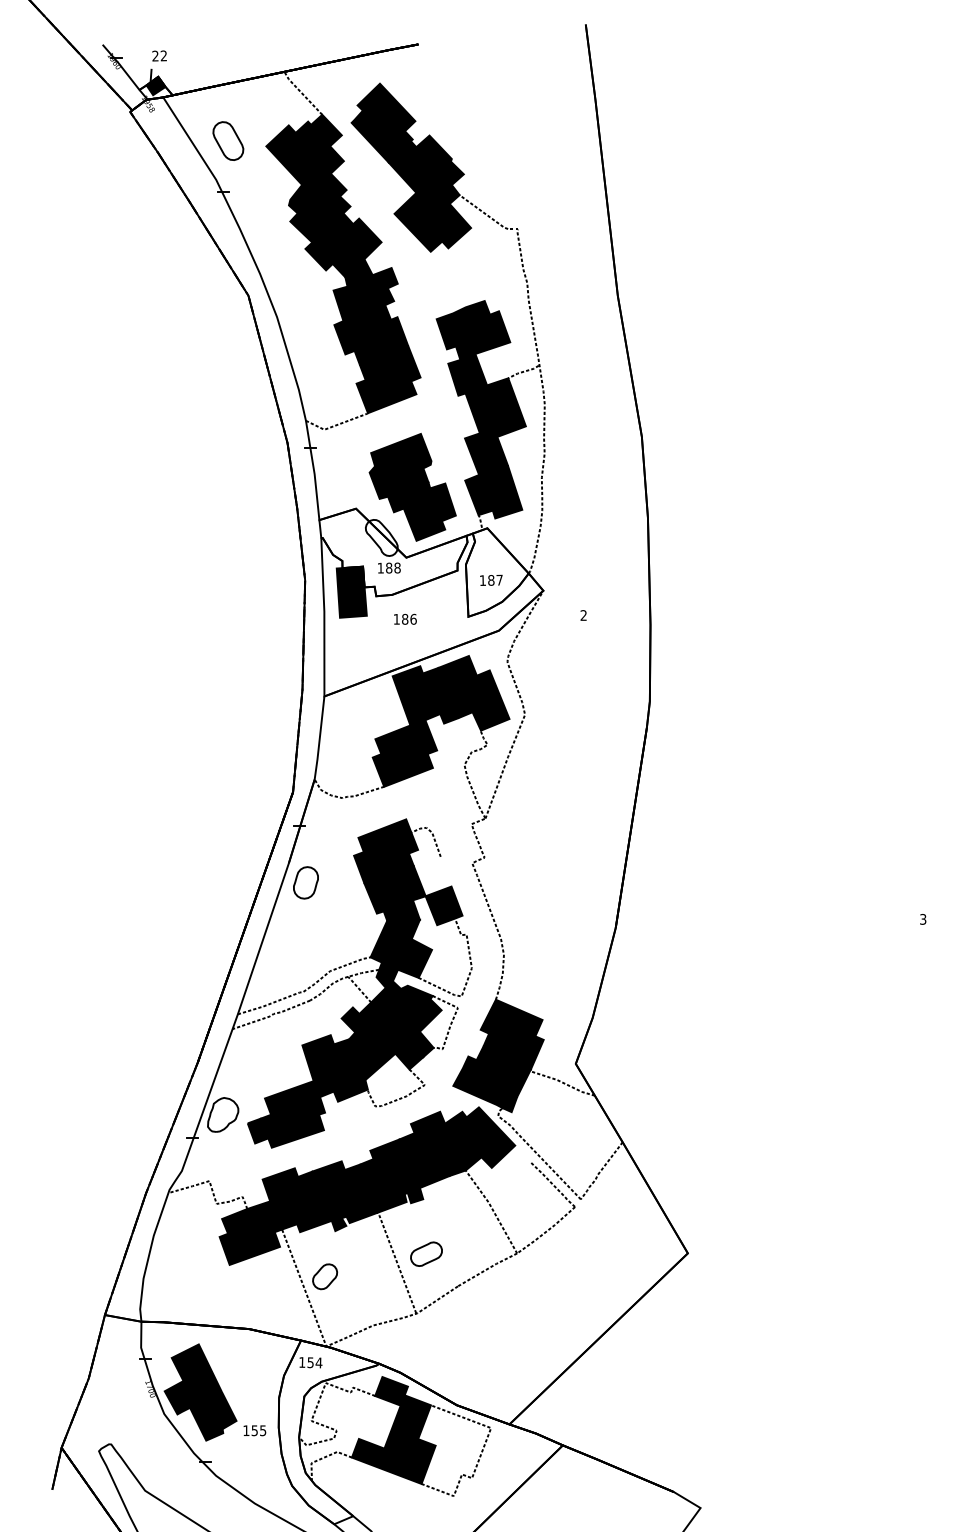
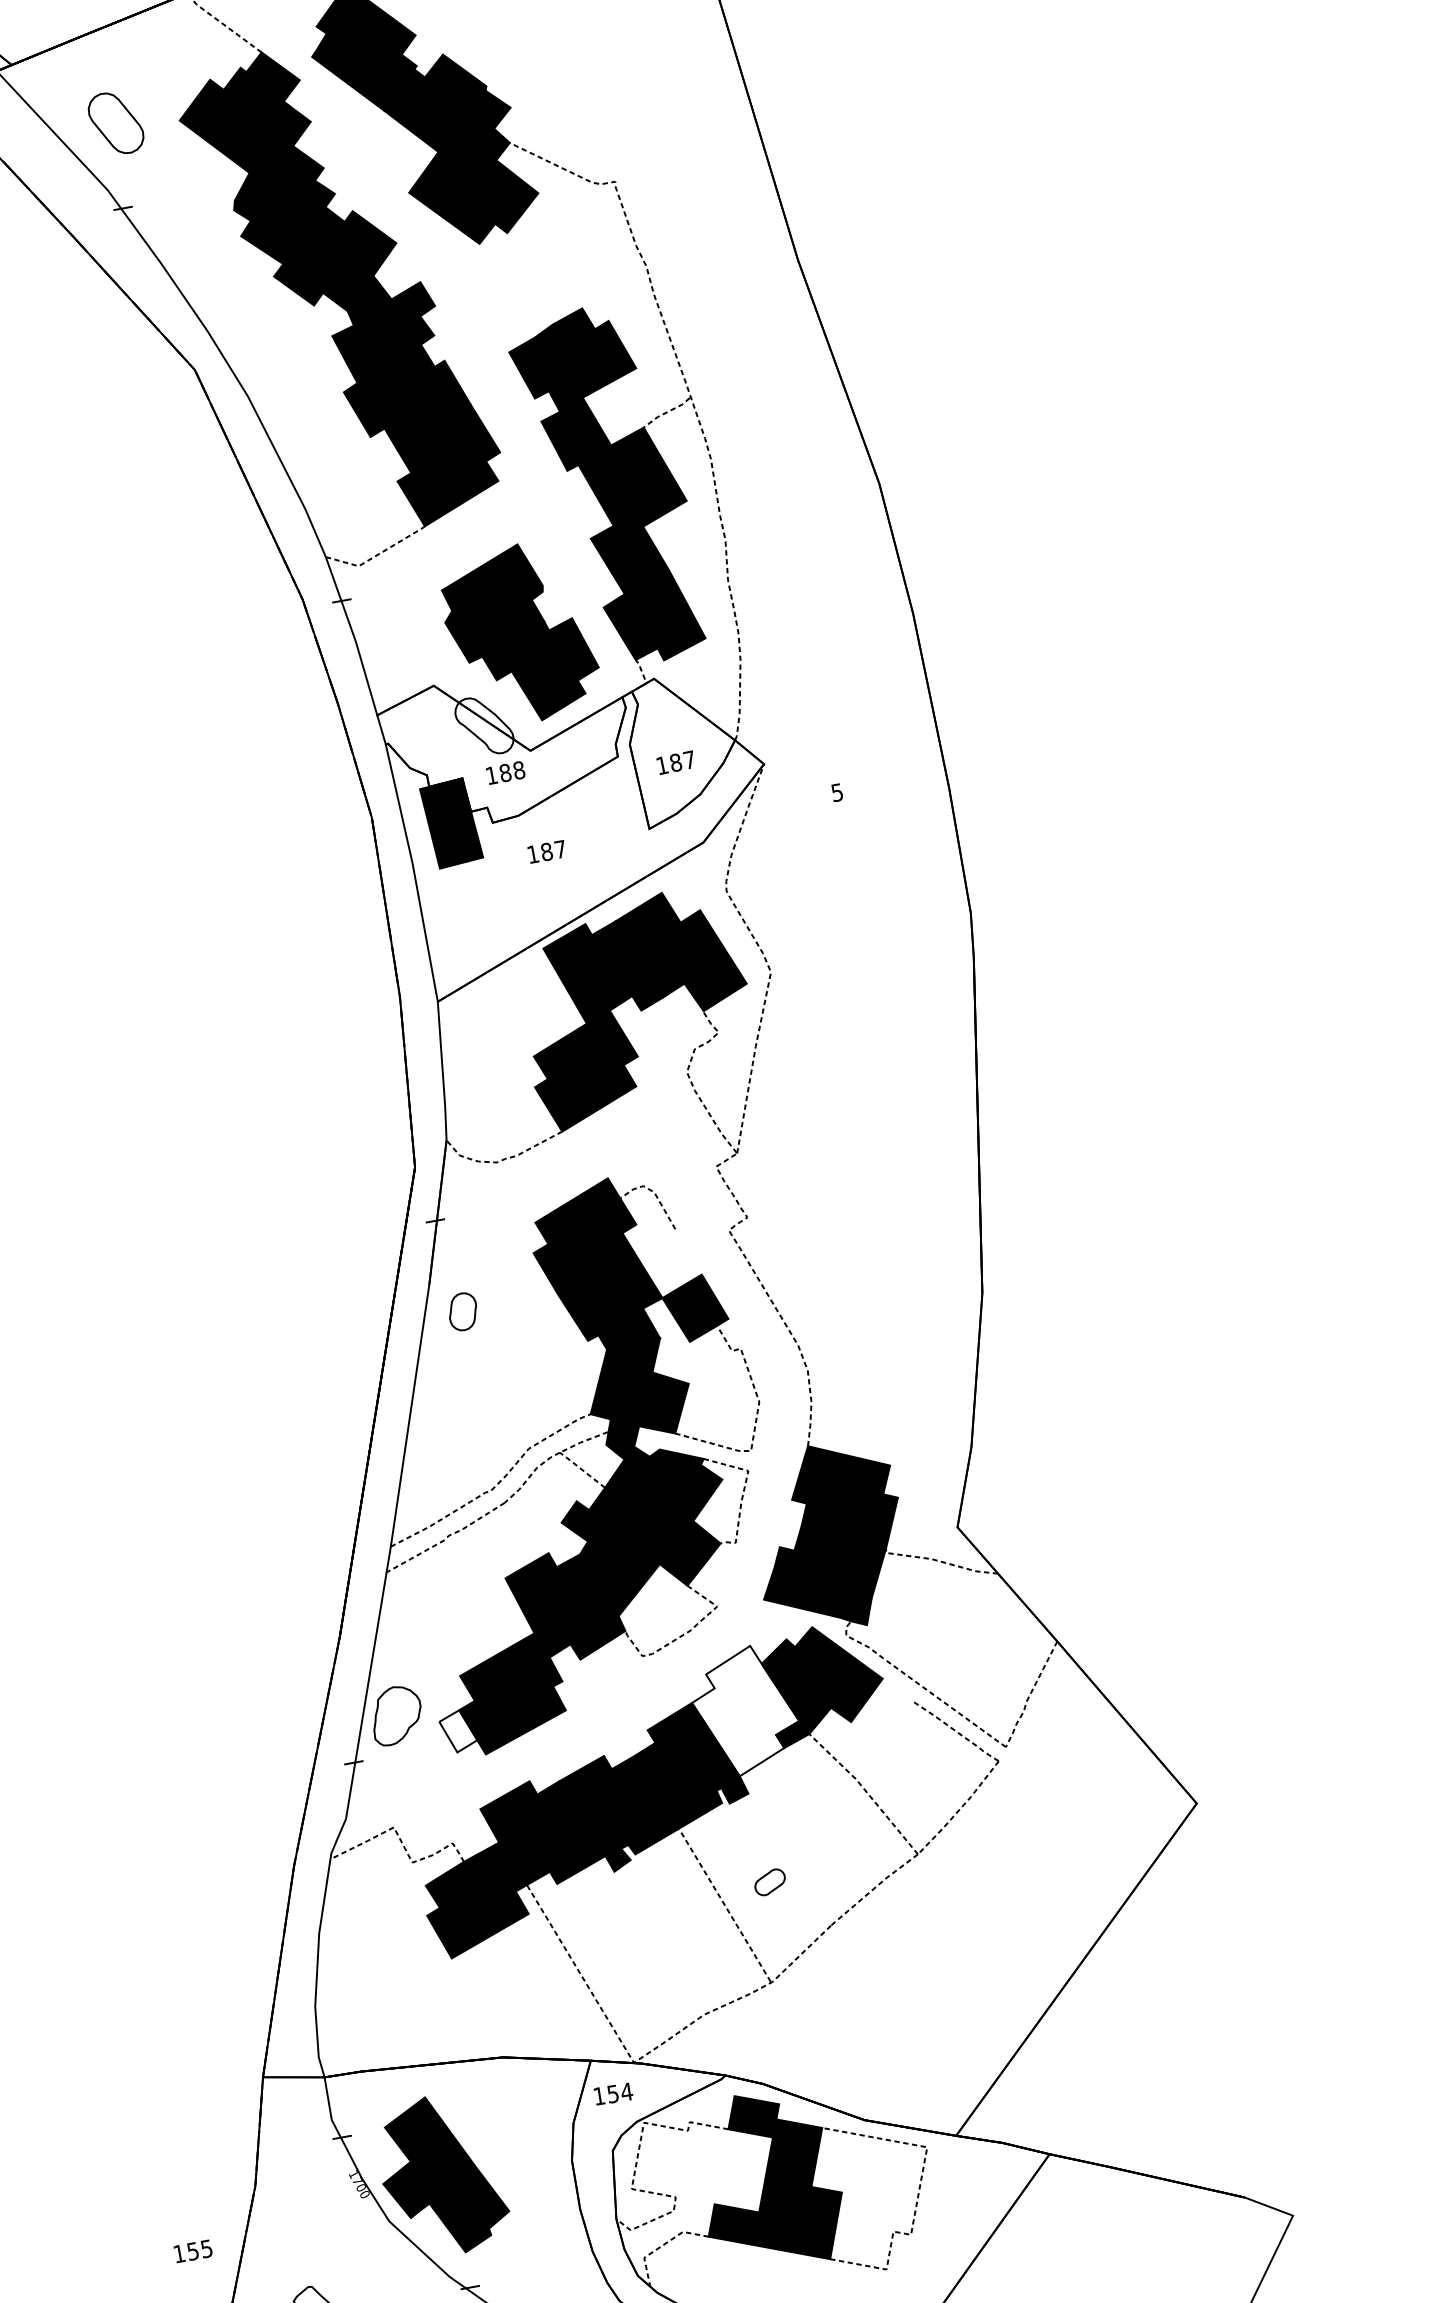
text: (583, 615) -> (836, 792), 2 -> 5
text: (413, 618) -> (560, 848), 186 -> 187
part: (305, 882) -> (462, 1311), size x0.7
fill: (257, 1130) -> (457, 1730), removed
fill: (430, 1149) -> (745, 1710), removed
part: (426, 1253) -> (769, 1881), size x0.6
part: (325, 1276) -> (611, 1948), removed
text: (254, 1430) -> (192, 2251), moved

